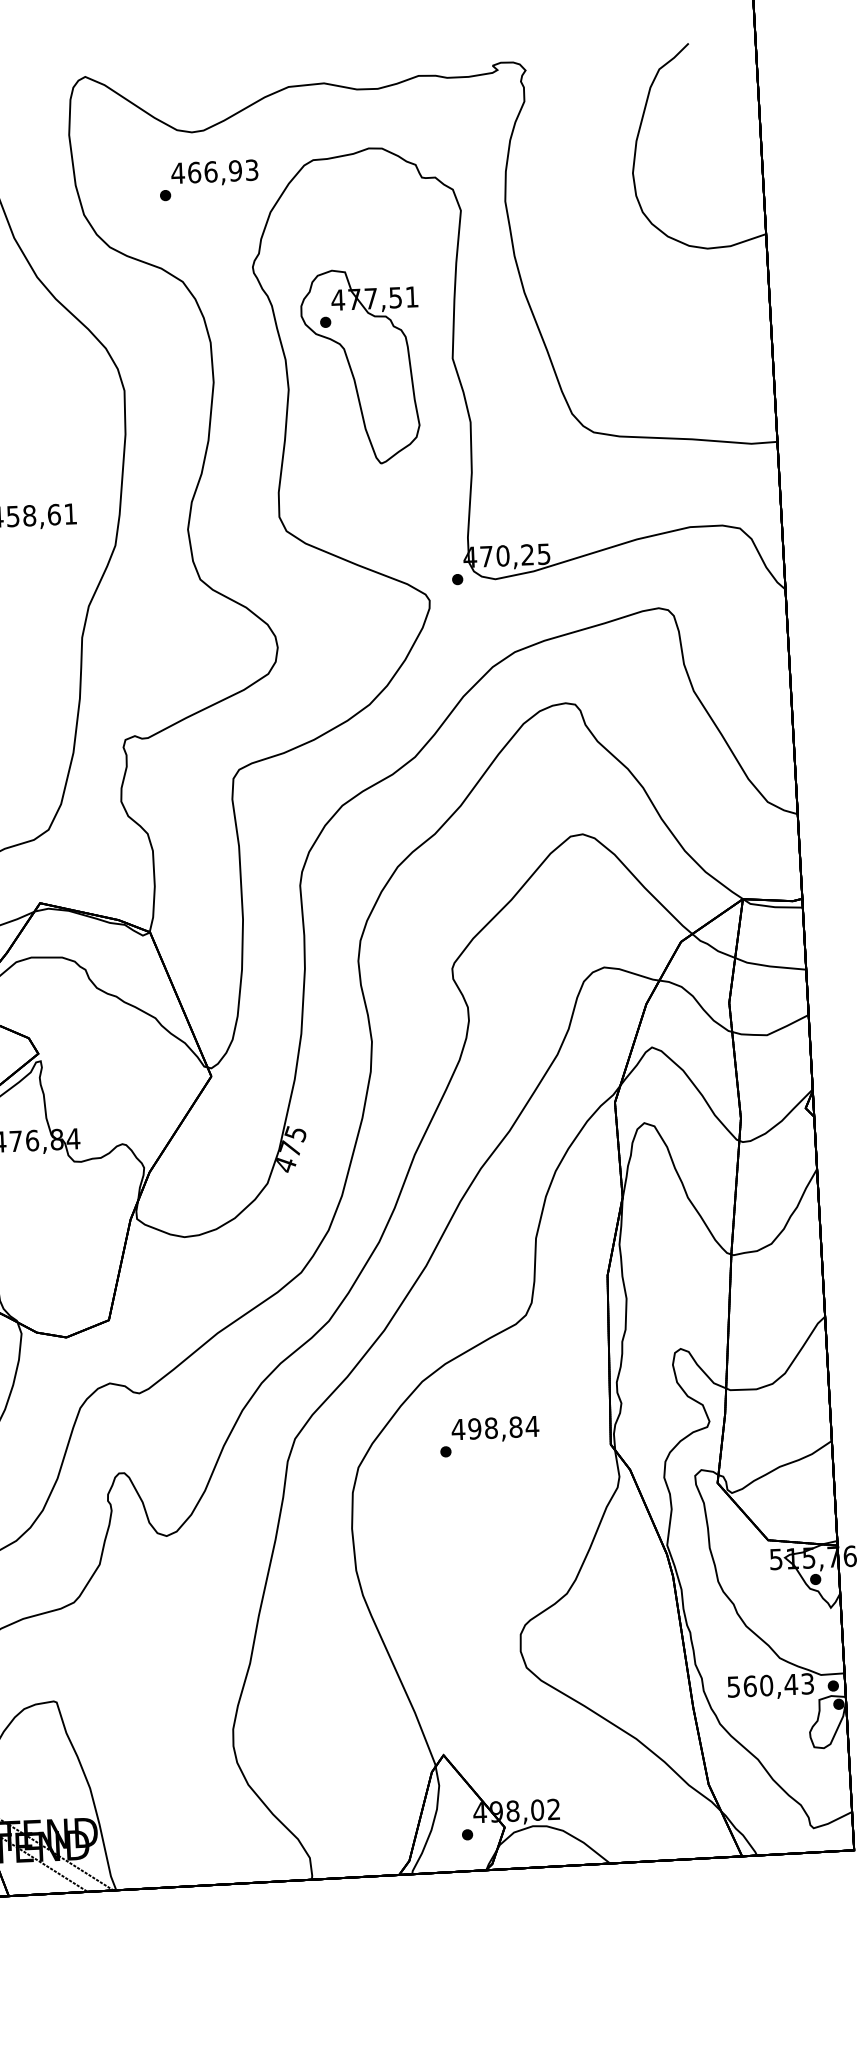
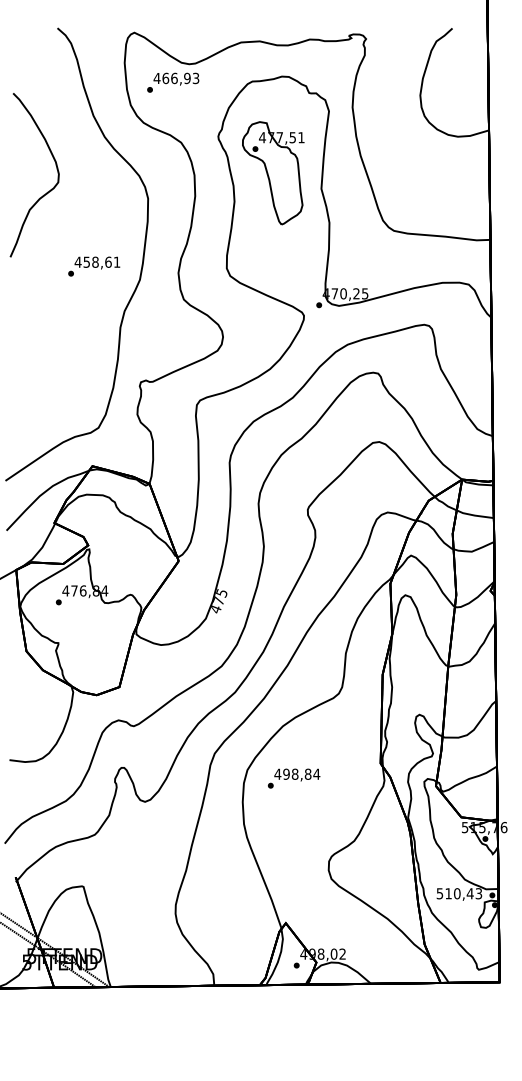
text: (209, 179) -> (173, 82), moved
part: (361, 367) -> (273, 173), moved
text: (488, 1436) -> (293, 778), moved
text: (749, 1685) -> (448, 893), 560,43 -> 510,43

